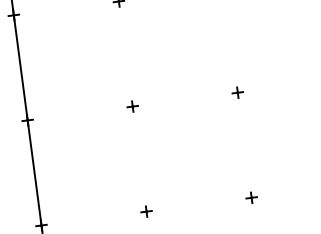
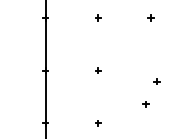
part: (237, 92) -> (156, 81), moved
part: (250, 198) -> (145, 104), moved

